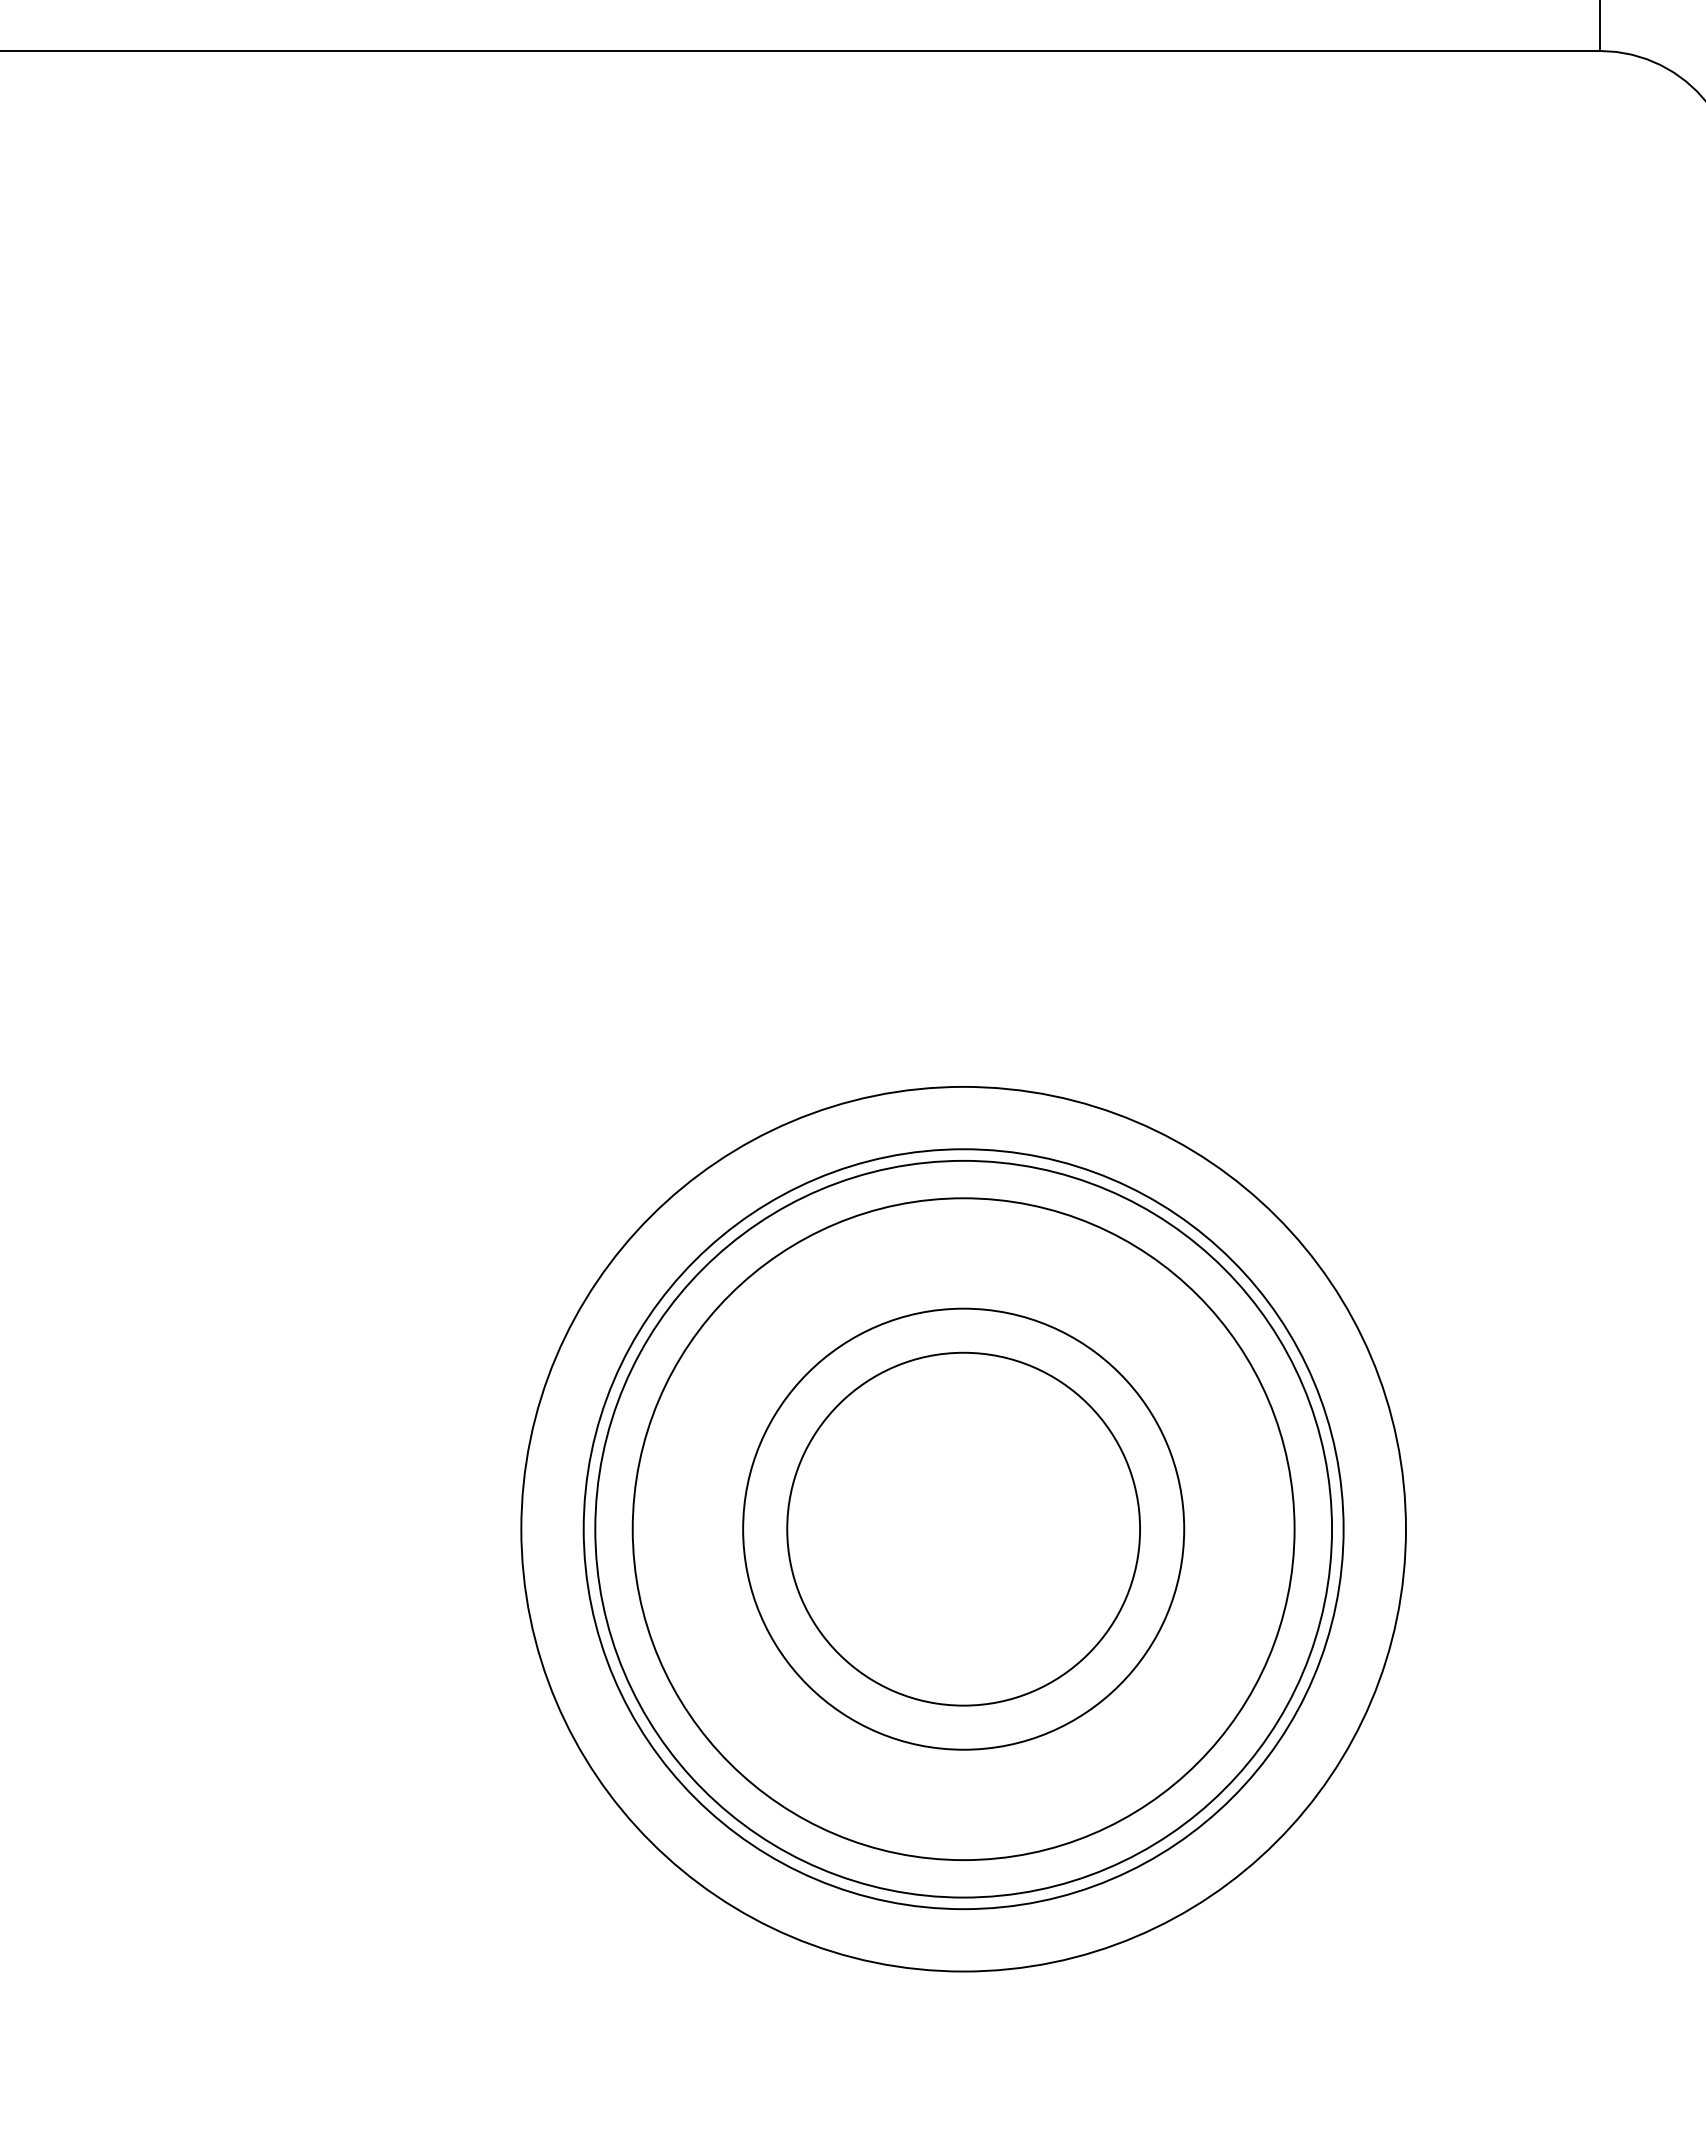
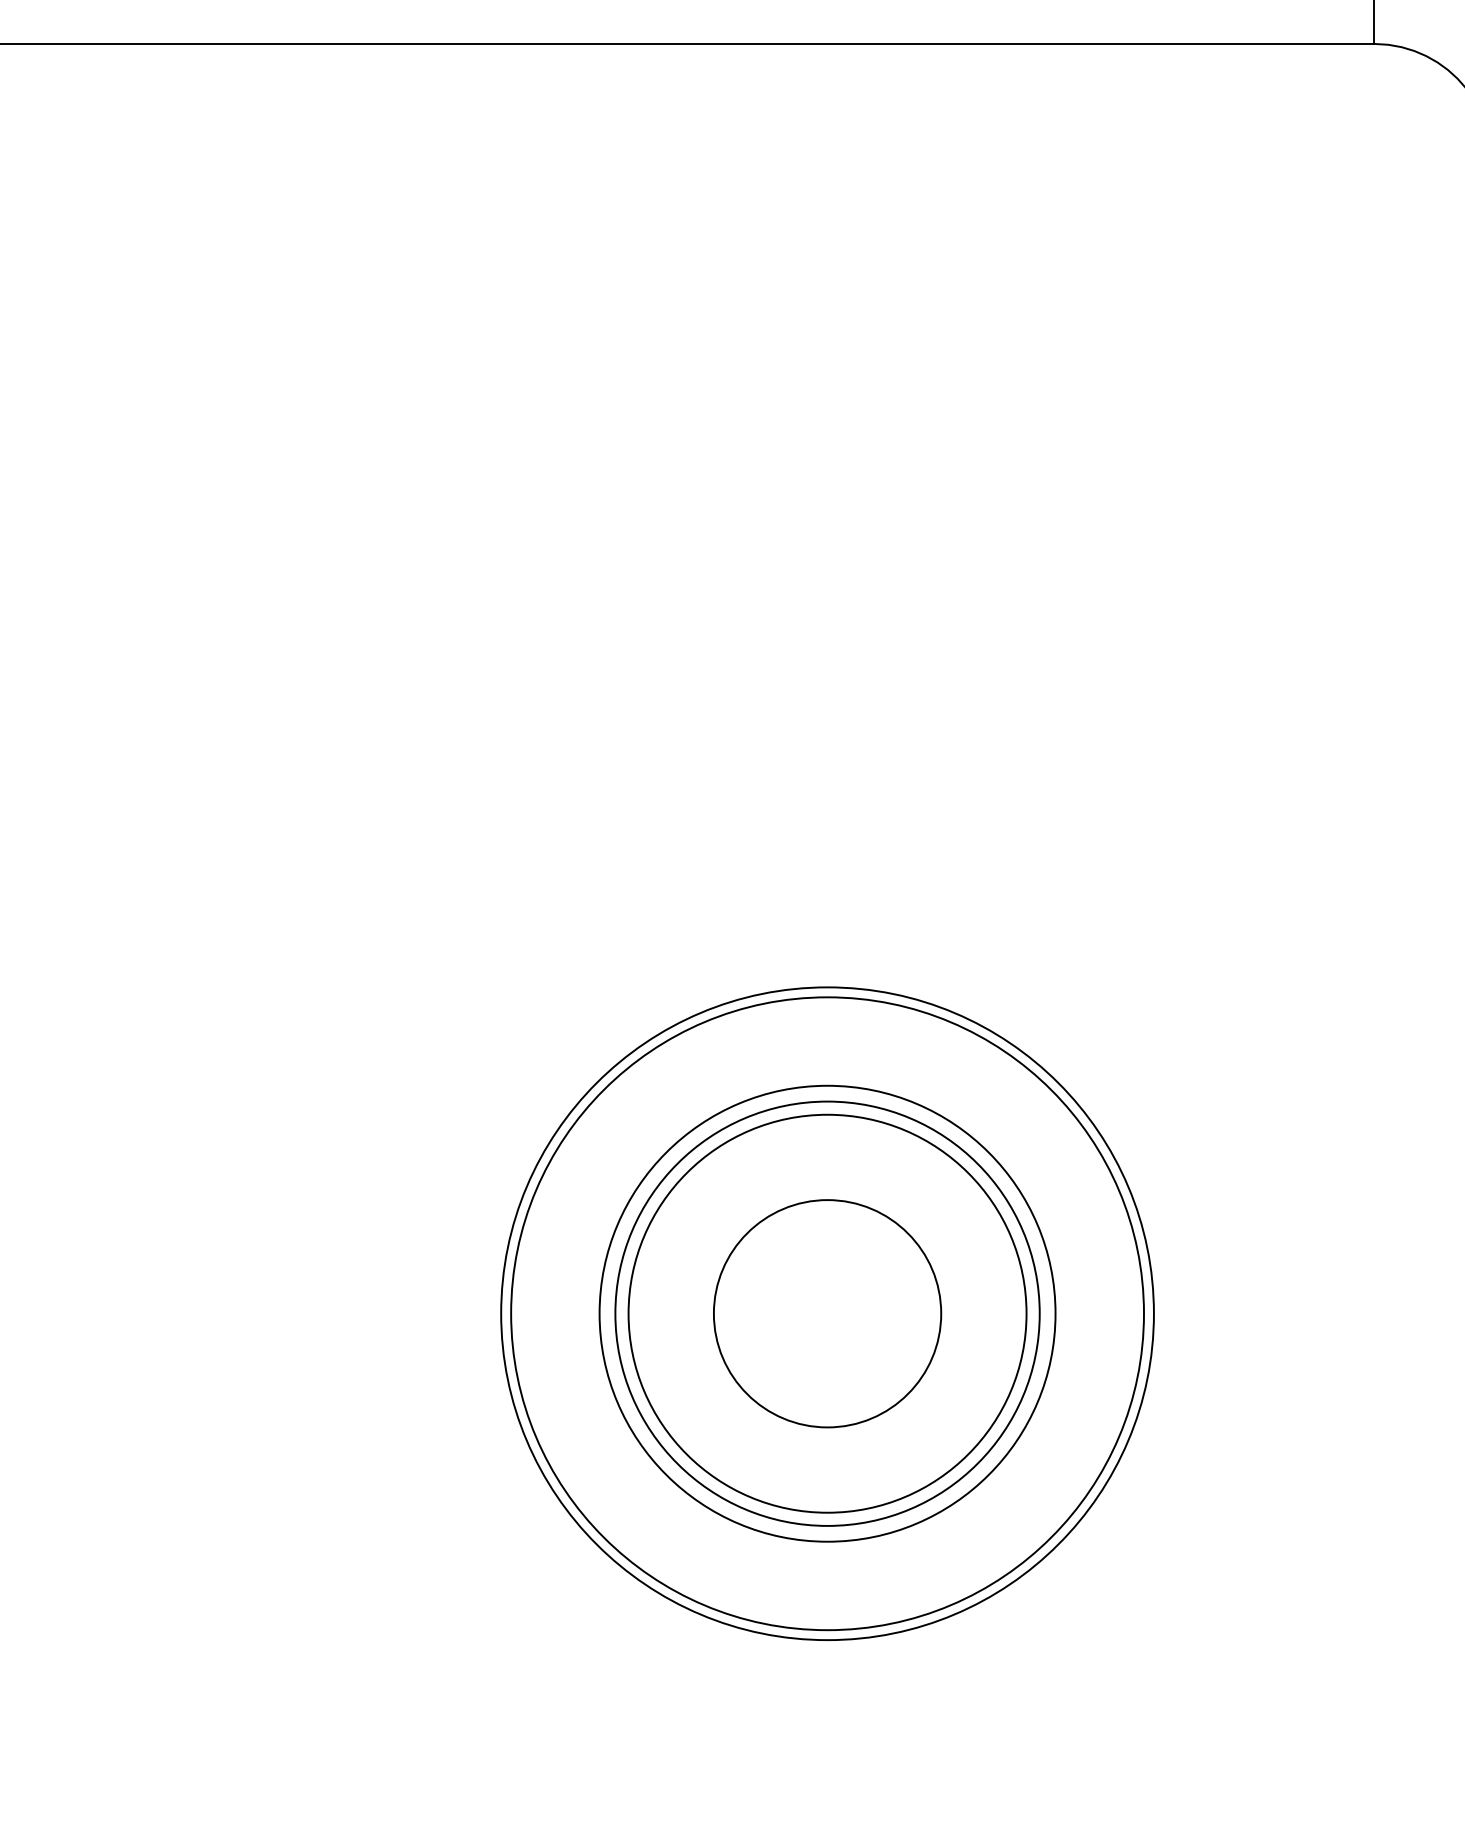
circle: (963, 1528) -> (827, 1313), size x0.6
circle: (963, 1528) -> (827, 1313), size x0.6
circle: (963, 1528) -> (827, 1313), size x1.4
circle: (963, 1529) -> (827, 1314), size x0.7

